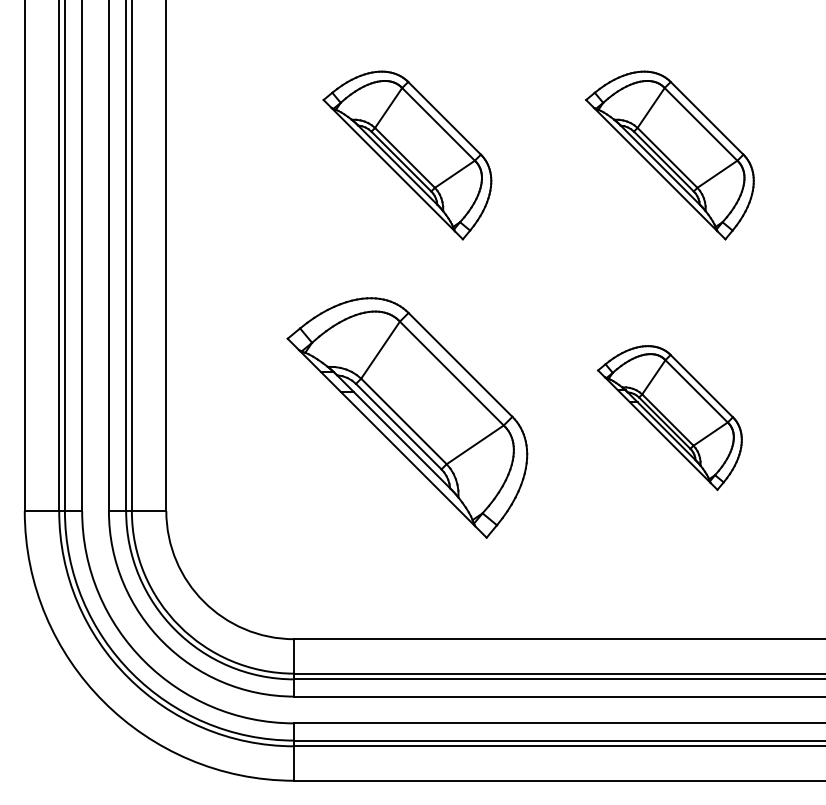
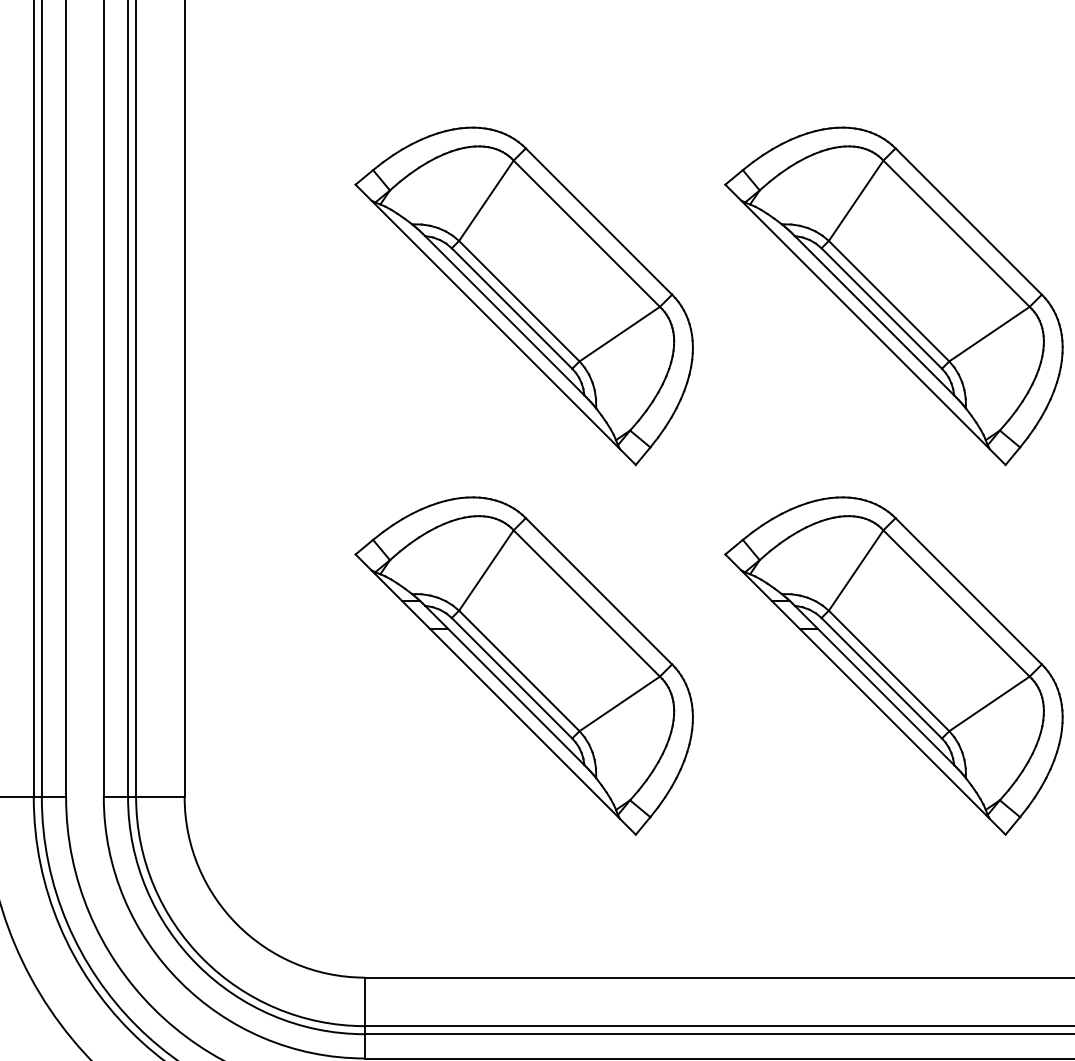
part: (407, 155) -> (524, 296), size x1.43
part: (669, 155) -> (893, 296), size x1.43
part: (669, 417) -> (893, 665), size x1.67

